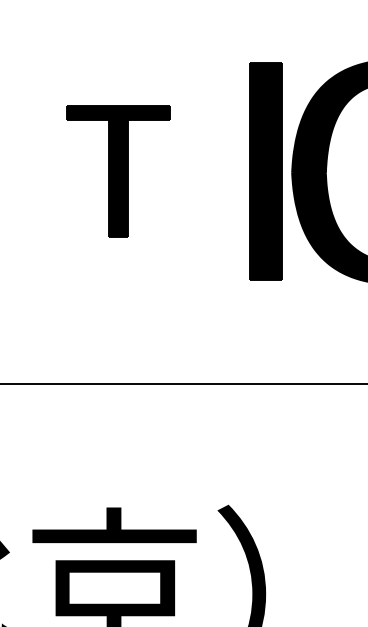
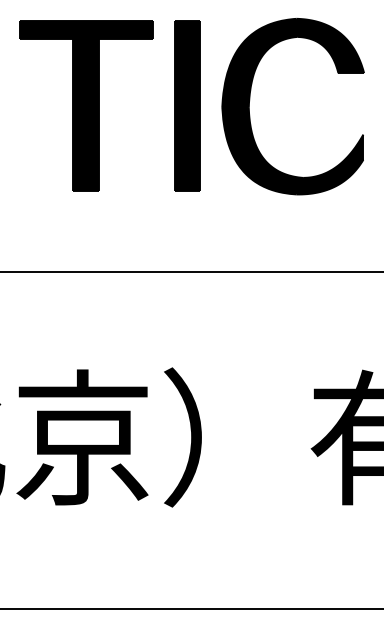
part: (118, 170) -> (86, 105), size x1.67
part: (266, 170) -> (187, 105), moved

